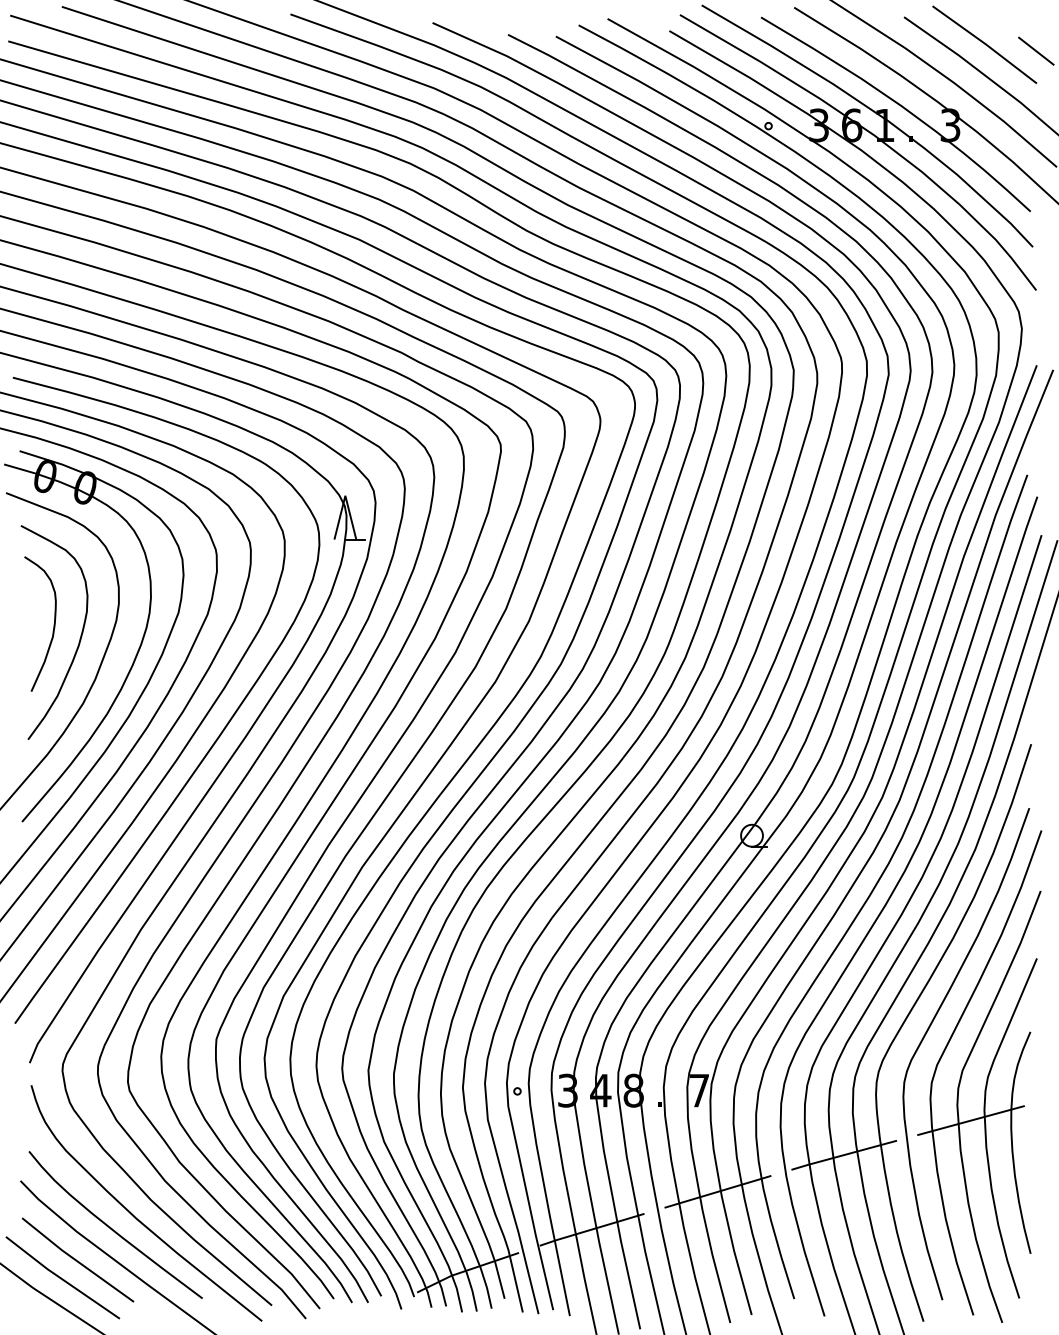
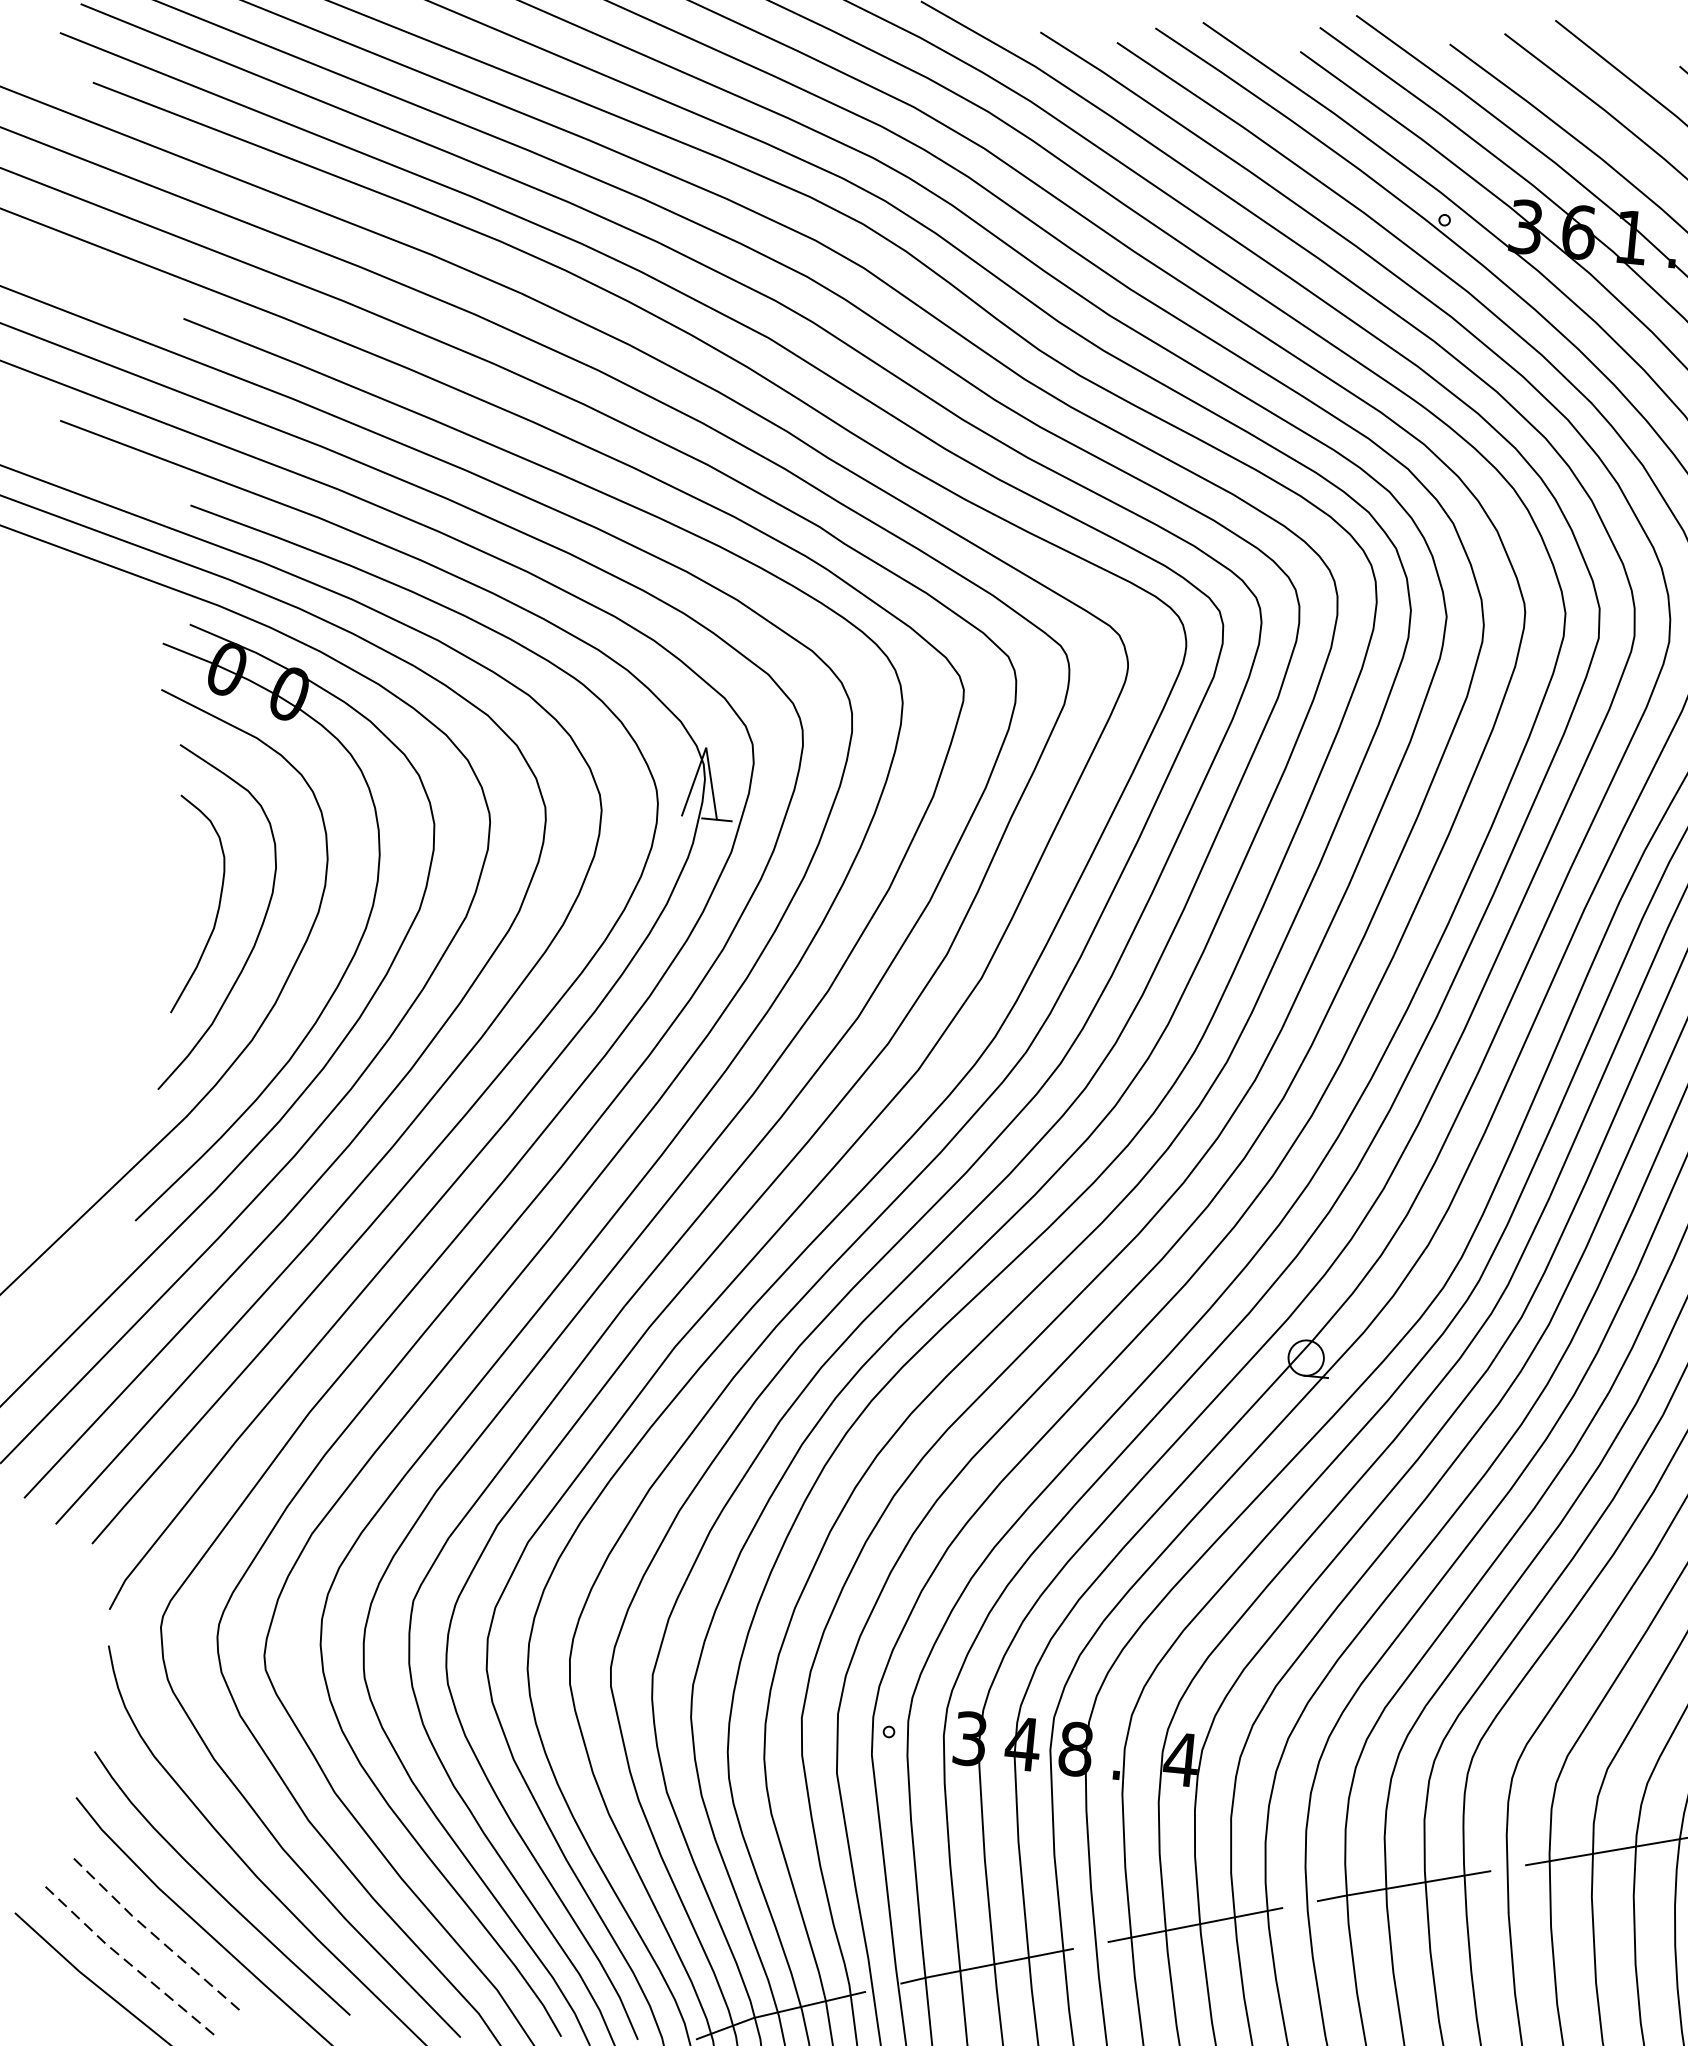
text: (698, 1090) -> (1180, 1759), 7 -> 4
line: (76, 1260) -> (153, 1934), solid -> dashed
line: (61, 1278) -> (126, 1960), solid -> dashed

